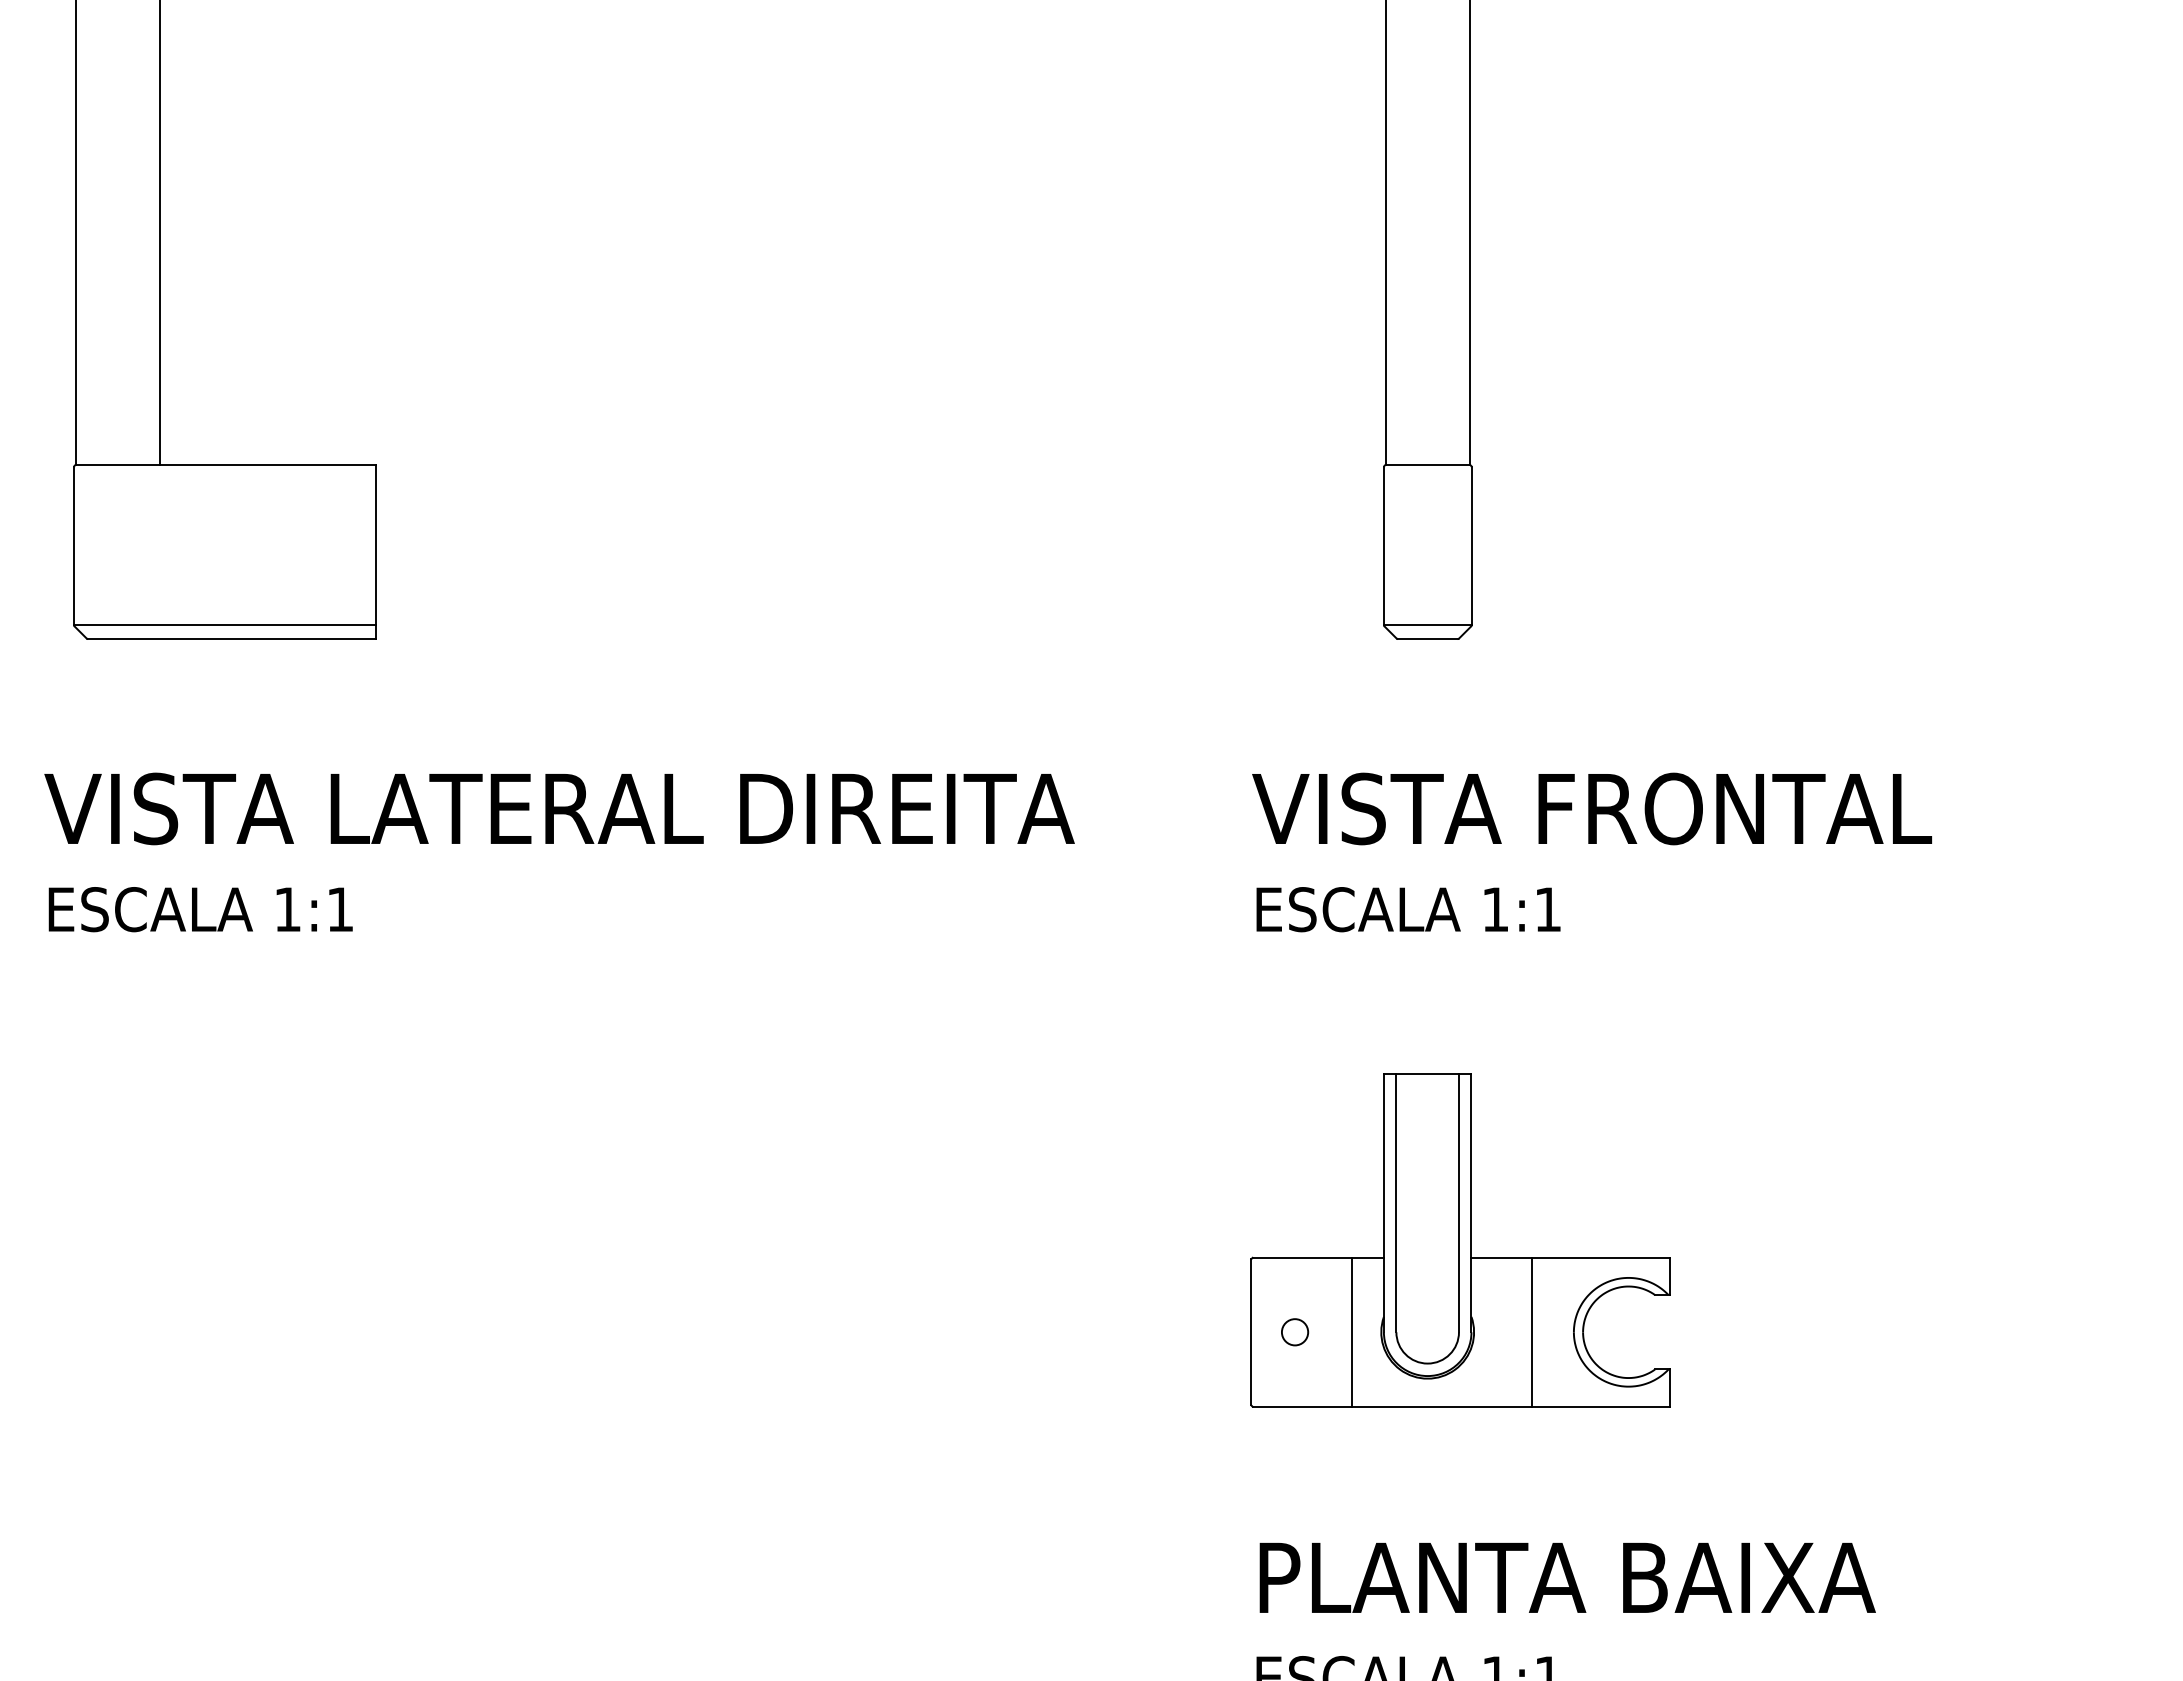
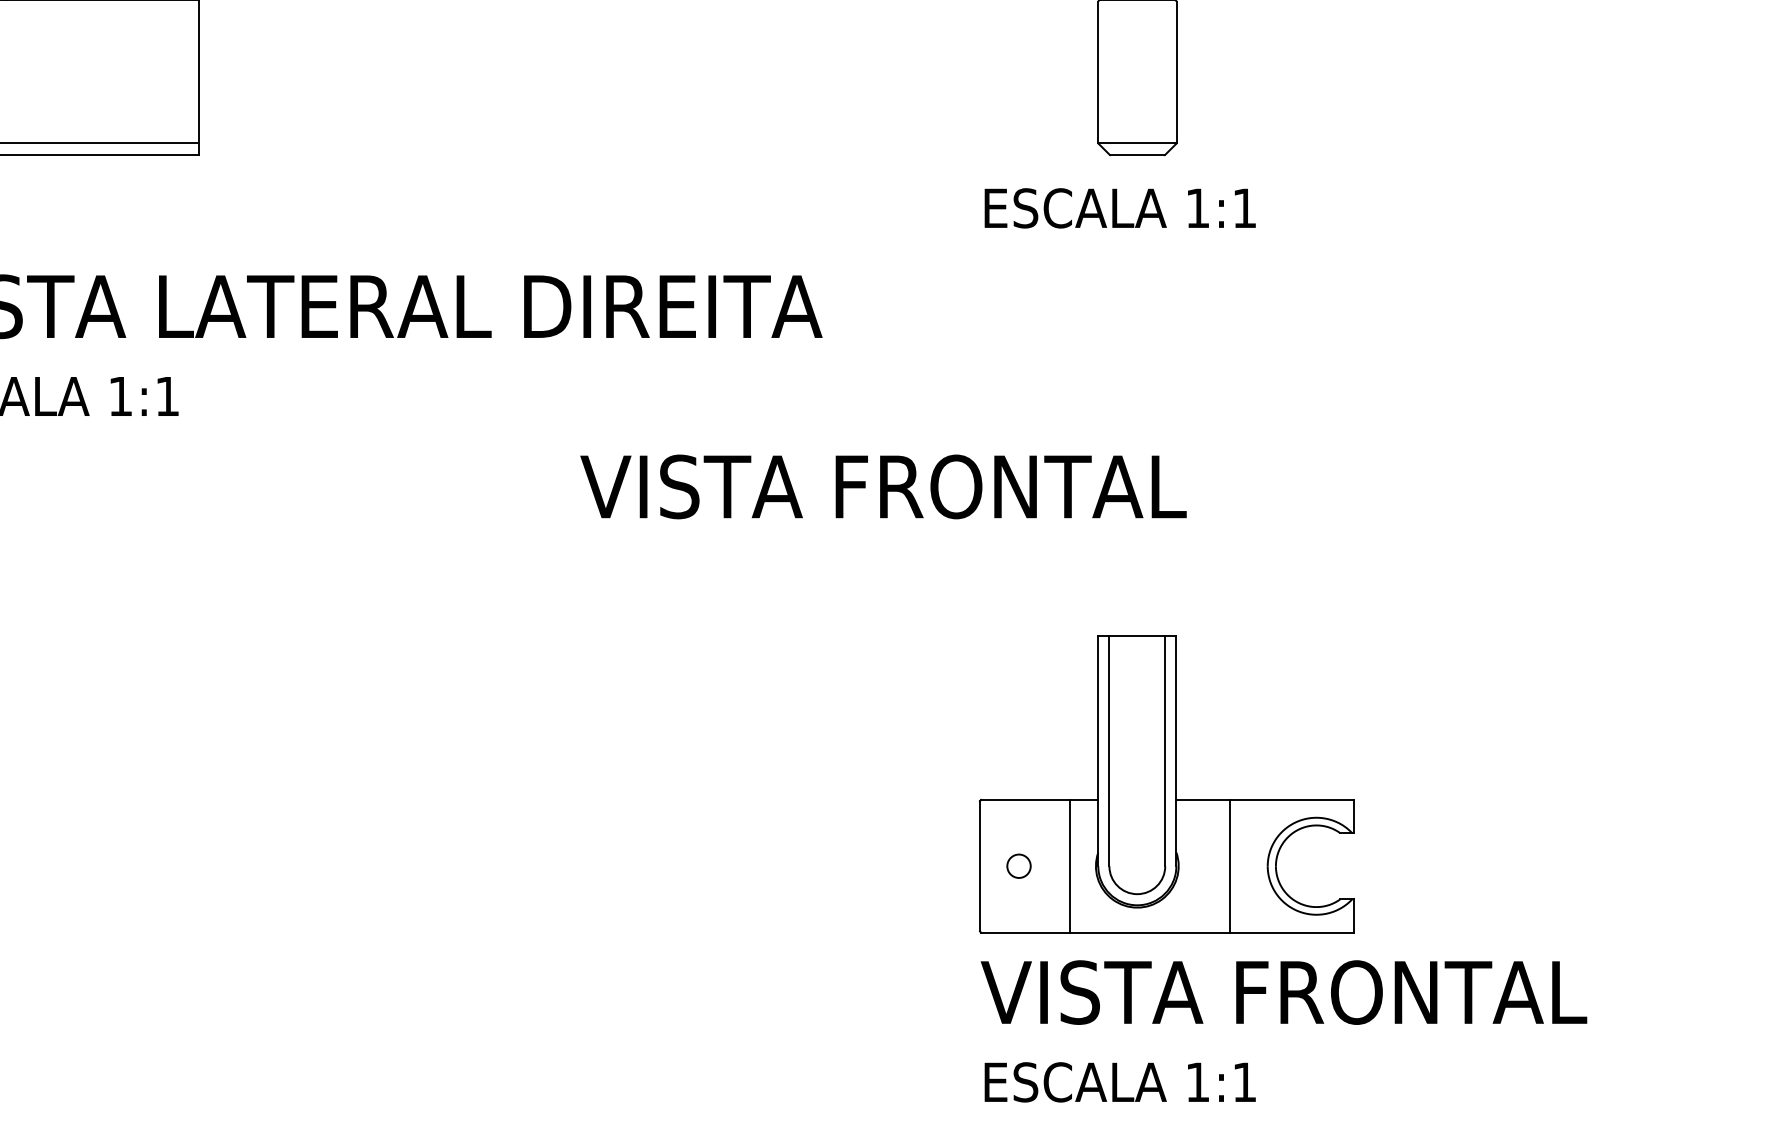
text: (1591, 808) -> (882, 486), moved
text: (1408, 909) -> (1120, 208), moved
part: (1460, 1240) -> (1166, 784), moved
text: (1592, 1577) -> (1284, 992), PLANTA BAIXA -> VISTA FRONTAL

